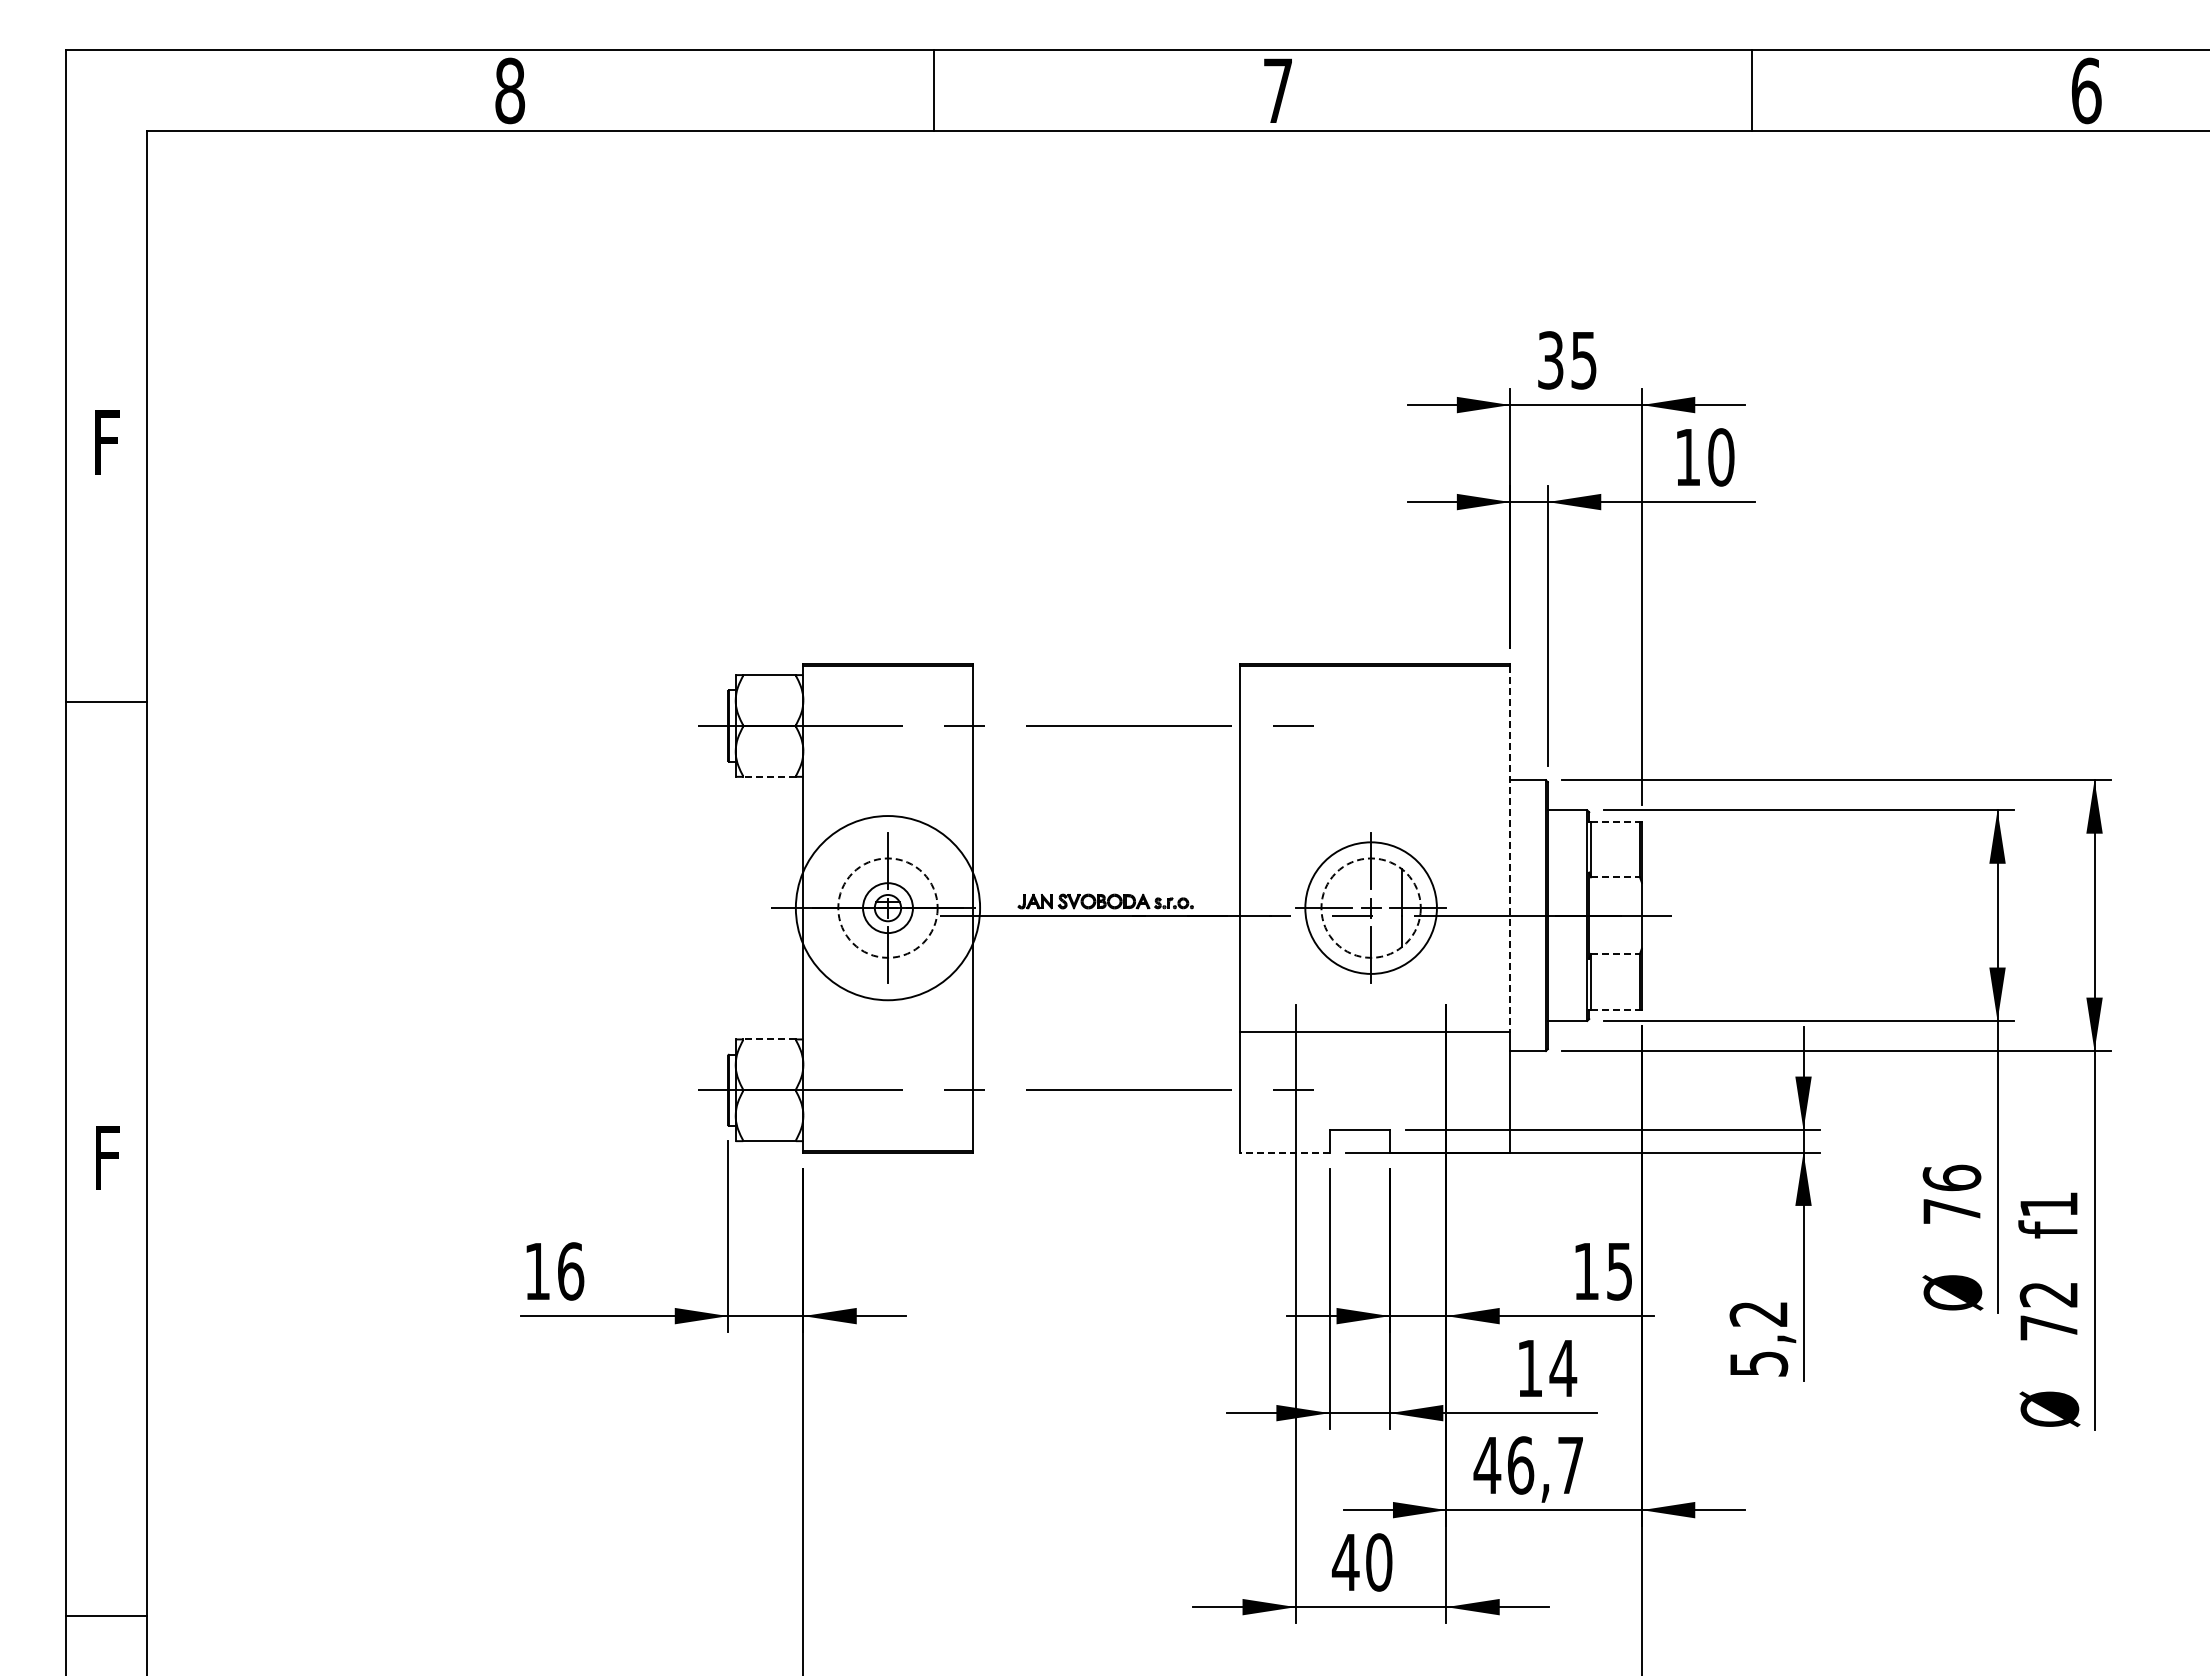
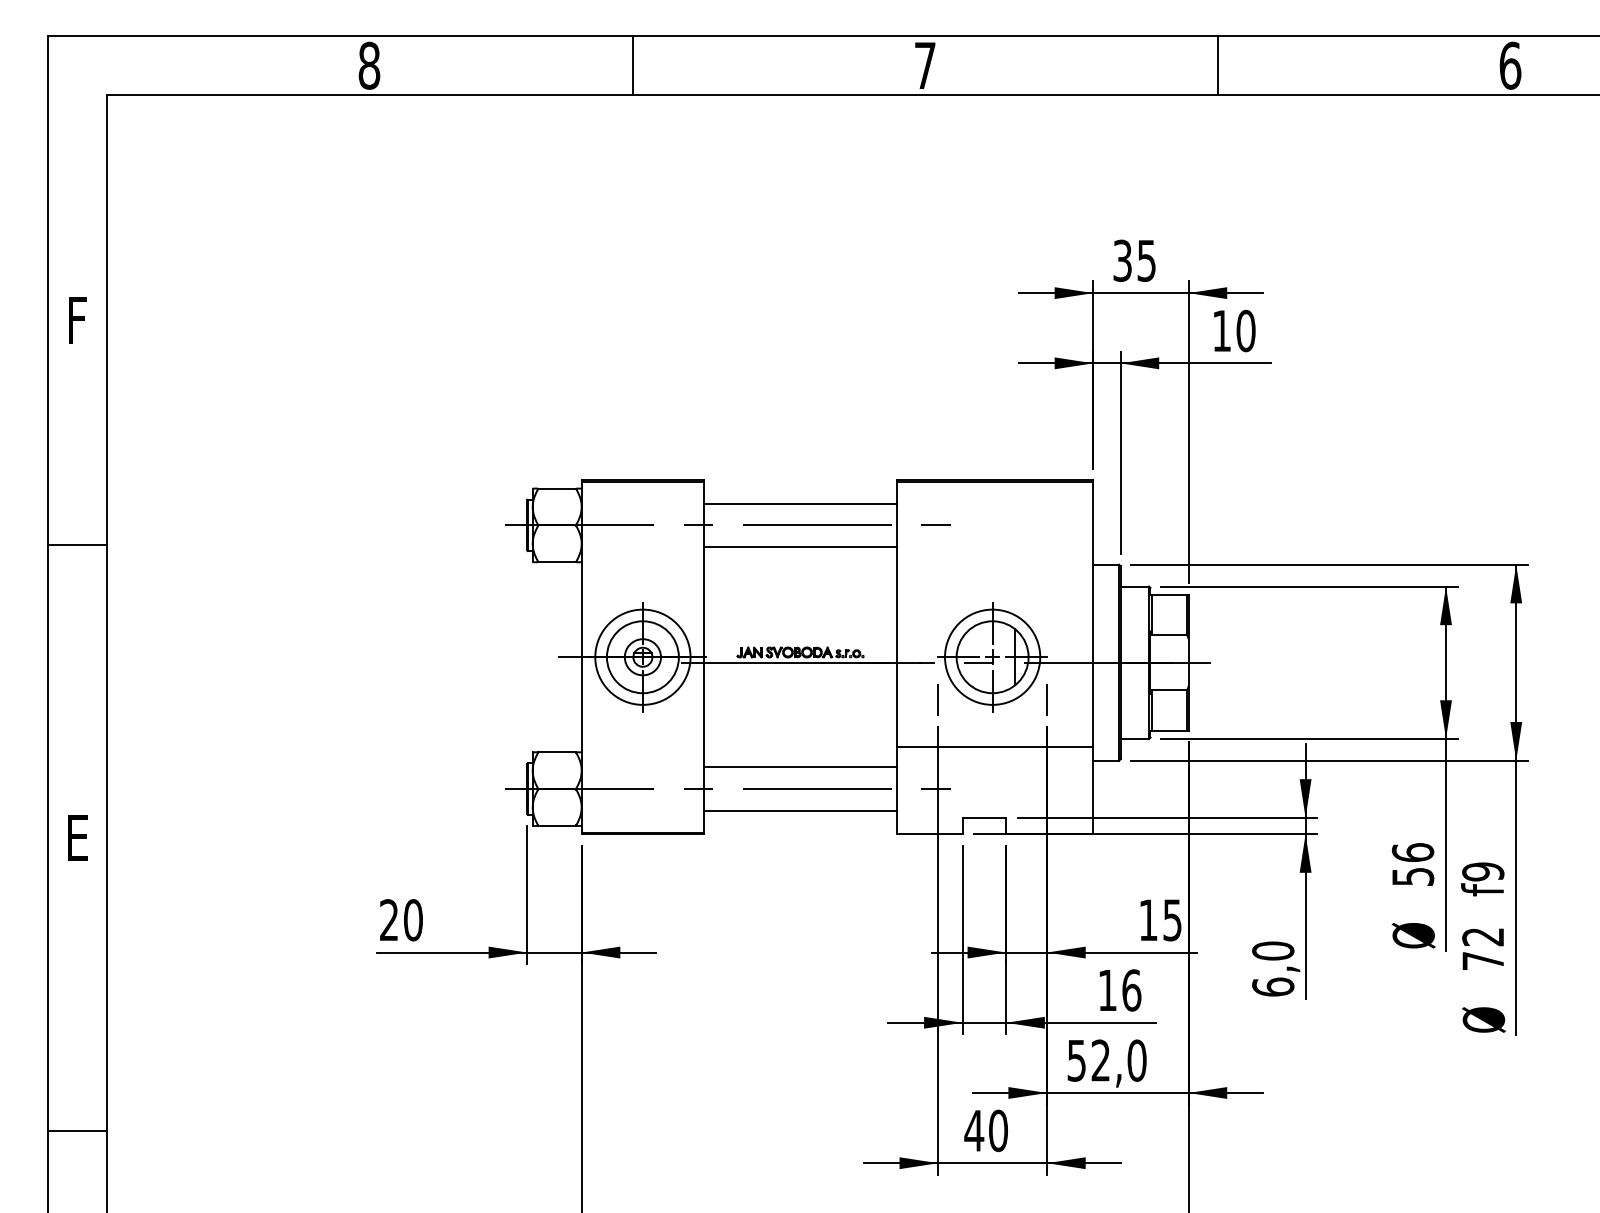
line: (933, 90) -> (633, 65), moved
line: (1752, 90) -> (1218, 65), moved
line: (1105, 695) -> (800, 503), added
line: (106, 701) -> (77, 545), moved
line: (1105, 756) -> (800, 547), added
line: (769, 776) -> (557, 561), dashed -> solid
line: (1616, 821) -> (1170, 594), dashed -> solid
line: (1510, 849) -> (1093, 614), dashed -> solid
line: (1616, 877) -> (1170, 635), dashed -> solid
circle: (887, 907) -> (642, 656), dashed -> solid
circle: (887, 907) -> (642, 656), size x0.71
circle: (1370, 907) -> (992, 656), dashed -> solid
line: (1616, 954) -> (1170, 690), dashed -> solid
line: (1295, 966) -> (937, 699), added
line: (1446, 966) -> (1047, 699), added
line: (1616, 1009) -> (1170, 730), dashed -> solid
line: (769, 1039) -> (557, 752), dashed -> solid
line: (1105, 1060) -> (800, 767), added
line: (1105, 1120) -> (800, 810), added
line: (1284, 1152) -> (929, 834), dashed -> solid
text: (107, 1157) -> (78, 837), F -> E
text: (2048, 1204) -> (1482, 871), f1 -> f9
text: (1952, 1211) -> (1413, 876), 76 -> 56
text: (554, 1271) -> (401, 920), 16 -> 20
text: (1758, 1338) -> (1273, 968), 5,2 -> 6,0
text: (1563, 1368) -> (1131, 990), 14 -> 16
text: (1528, 1465) -> (1106, 1060), 46,7 -> 52,0
line: (106, 1616) -> (77, 1130), moved

